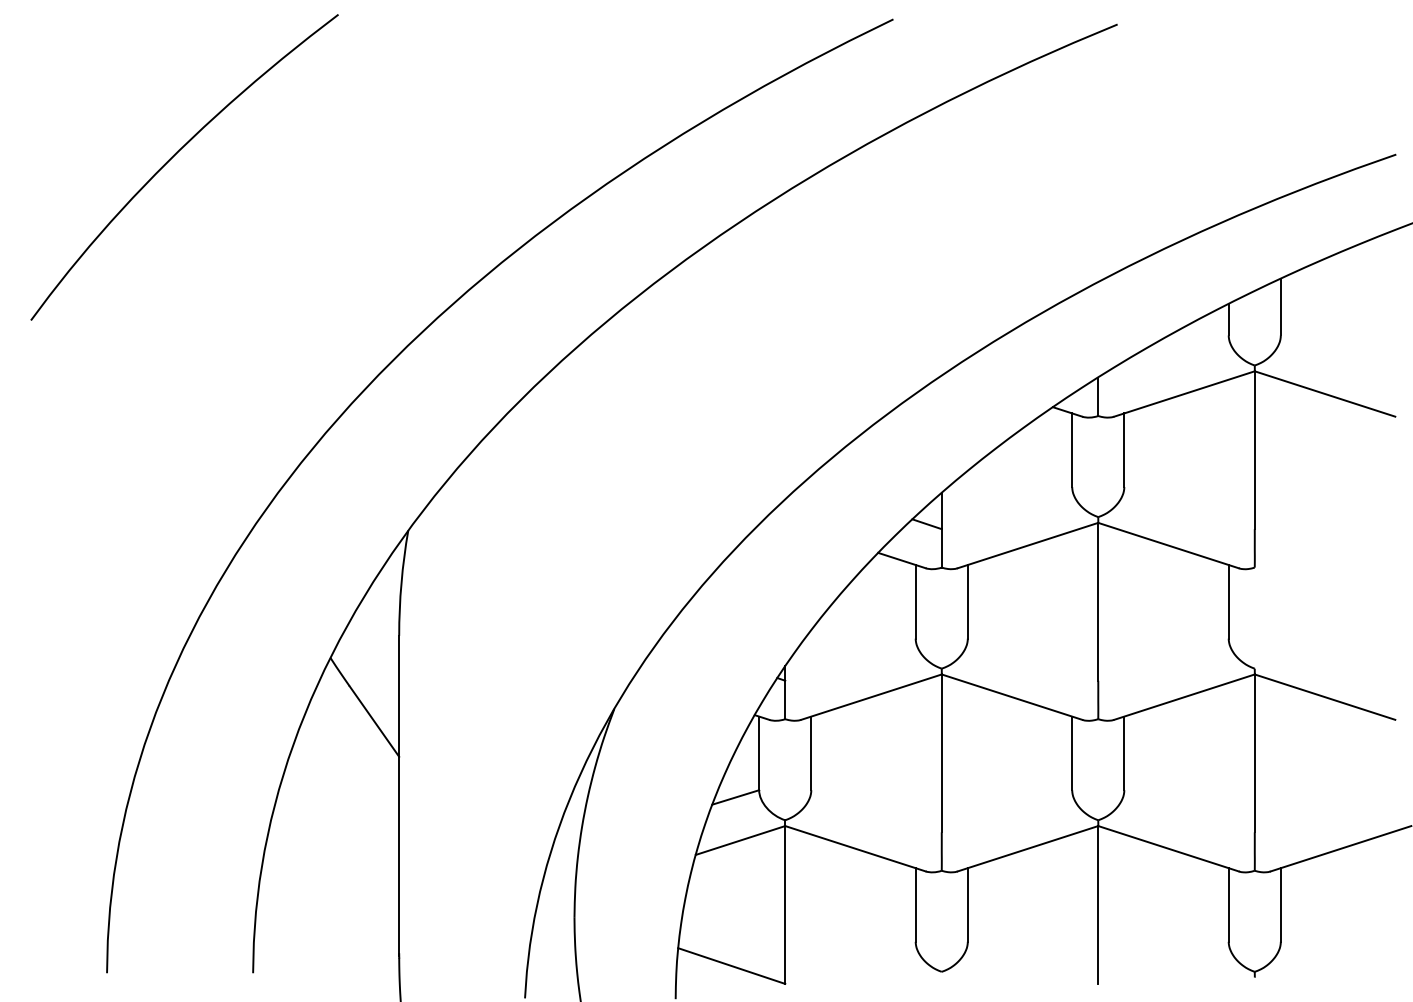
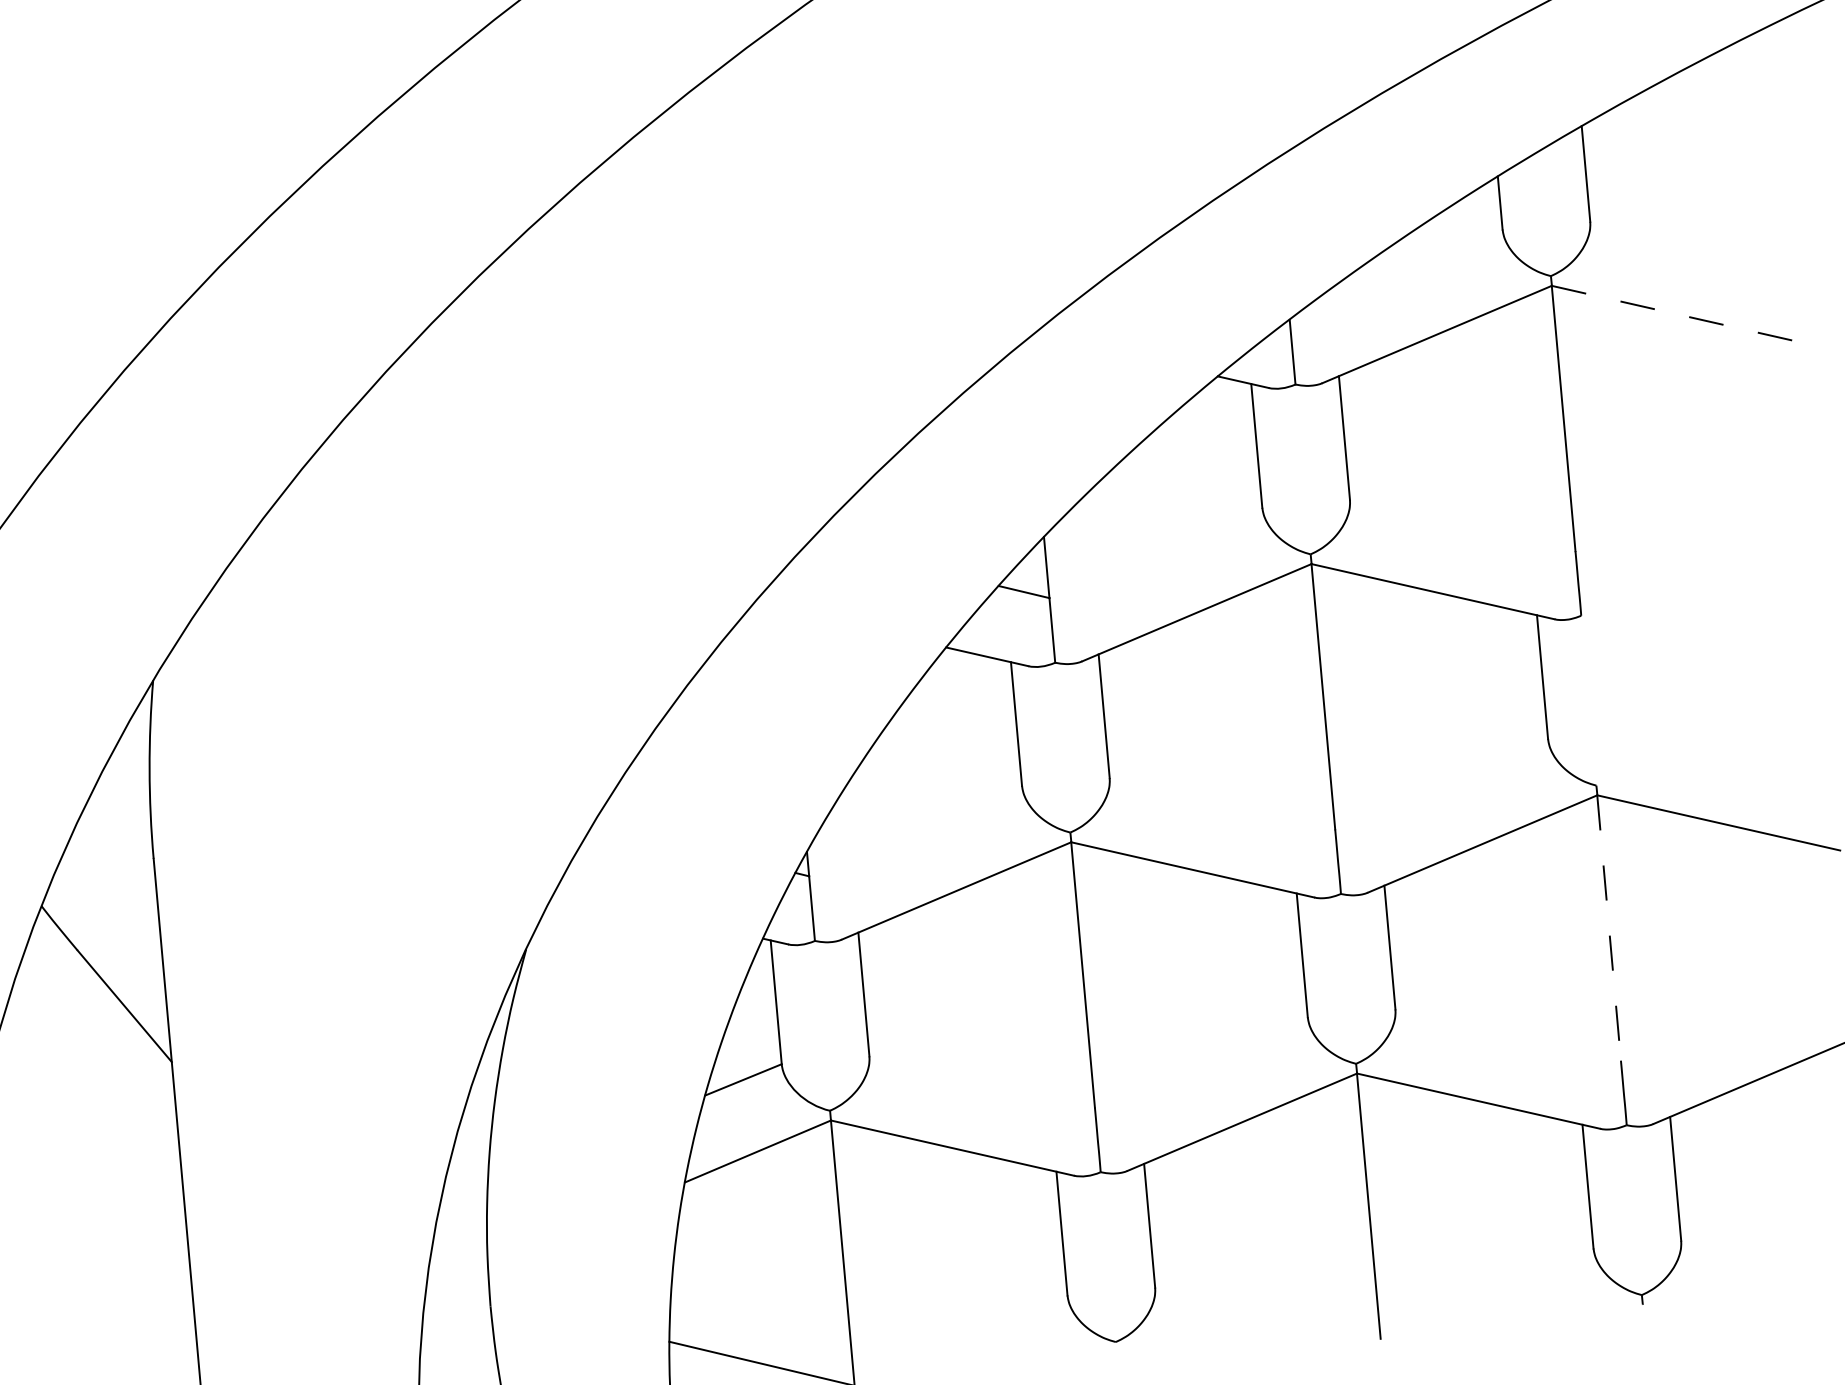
line: (1325, 394) -> (1674, 314), solid -> dashed
line: (1254, 753) -> (1608, 928), solid -> dashed

